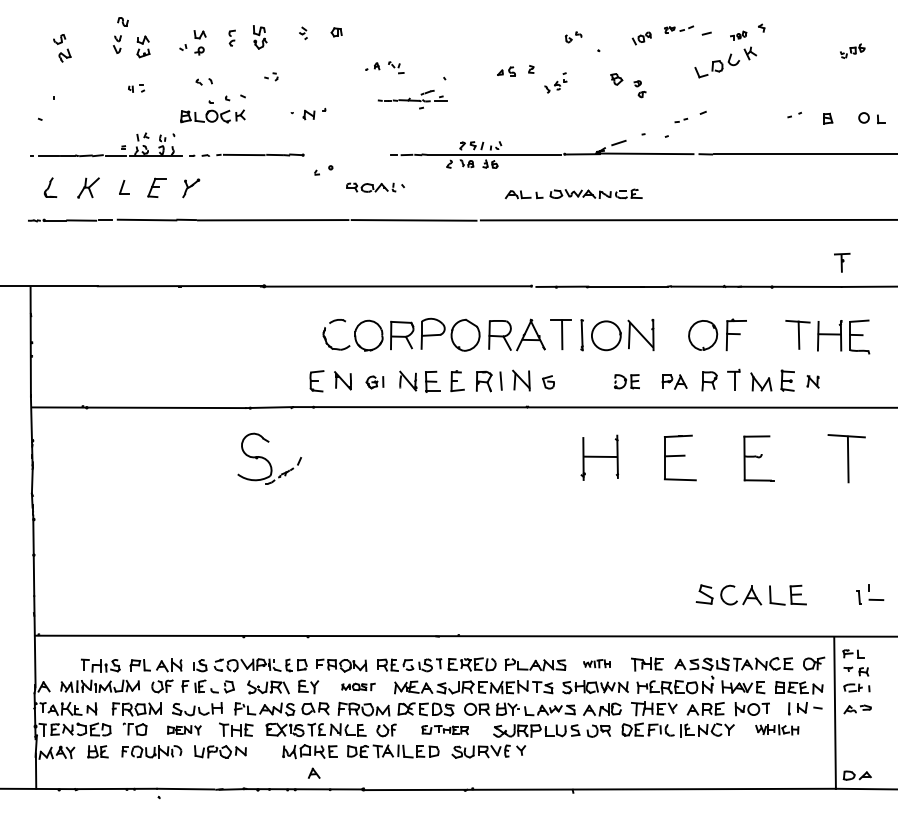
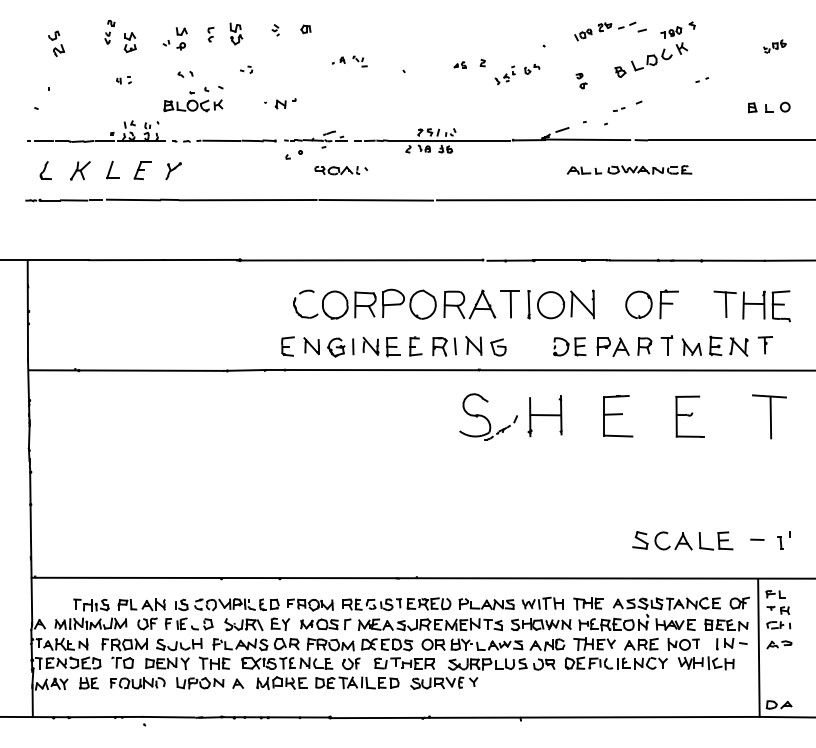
part: (678, 29) -> (616, 26), size x1.43
part: (121, 35) -> (110, 32), size x0.71
part: (738, 35) -> (671, 32), size x1.43
part: (573, 37) -> (532, 69), moved
part: (506, 71) -> (460, 64), size x0.71
part: (616, 79) -> (620, 72), moved
part: (412, 99) -> (315, 139), moved
part: (794, 114) -> (702, 79), moved
part: (881, 119) -> (769, 108), moved
part: (124, 187) -> (113, 170), size x1.43
part: (573, 193) -> (629, 169), moved
part: (842, 262) -> (765, 344), moved
part: (626, 381) -> (569, 346), size x1.43
part: (674, 381) -> (612, 346), size x1.43
part: (812, 381) -> (738, 346), size x1.67
part: (374, 382) -> (340, 347), size x1.67
part: (548, 382) -> (498, 347), size x1.43
part: (269, 458) -> (488, 416), moved
line: (876, 599) -> (757, 539), moved
part: (596, 663) -> (542, 603), size x1.67
part: (358, 686) -> (325, 623), size x1.67
part: (444, 729) -> (403, 663), size x1.43
part: (777, 729) -> (706, 663), size x1.43
part: (184, 730) -> (167, 663), size x1.43
part: (313, 772) -> (237, 683), moved

